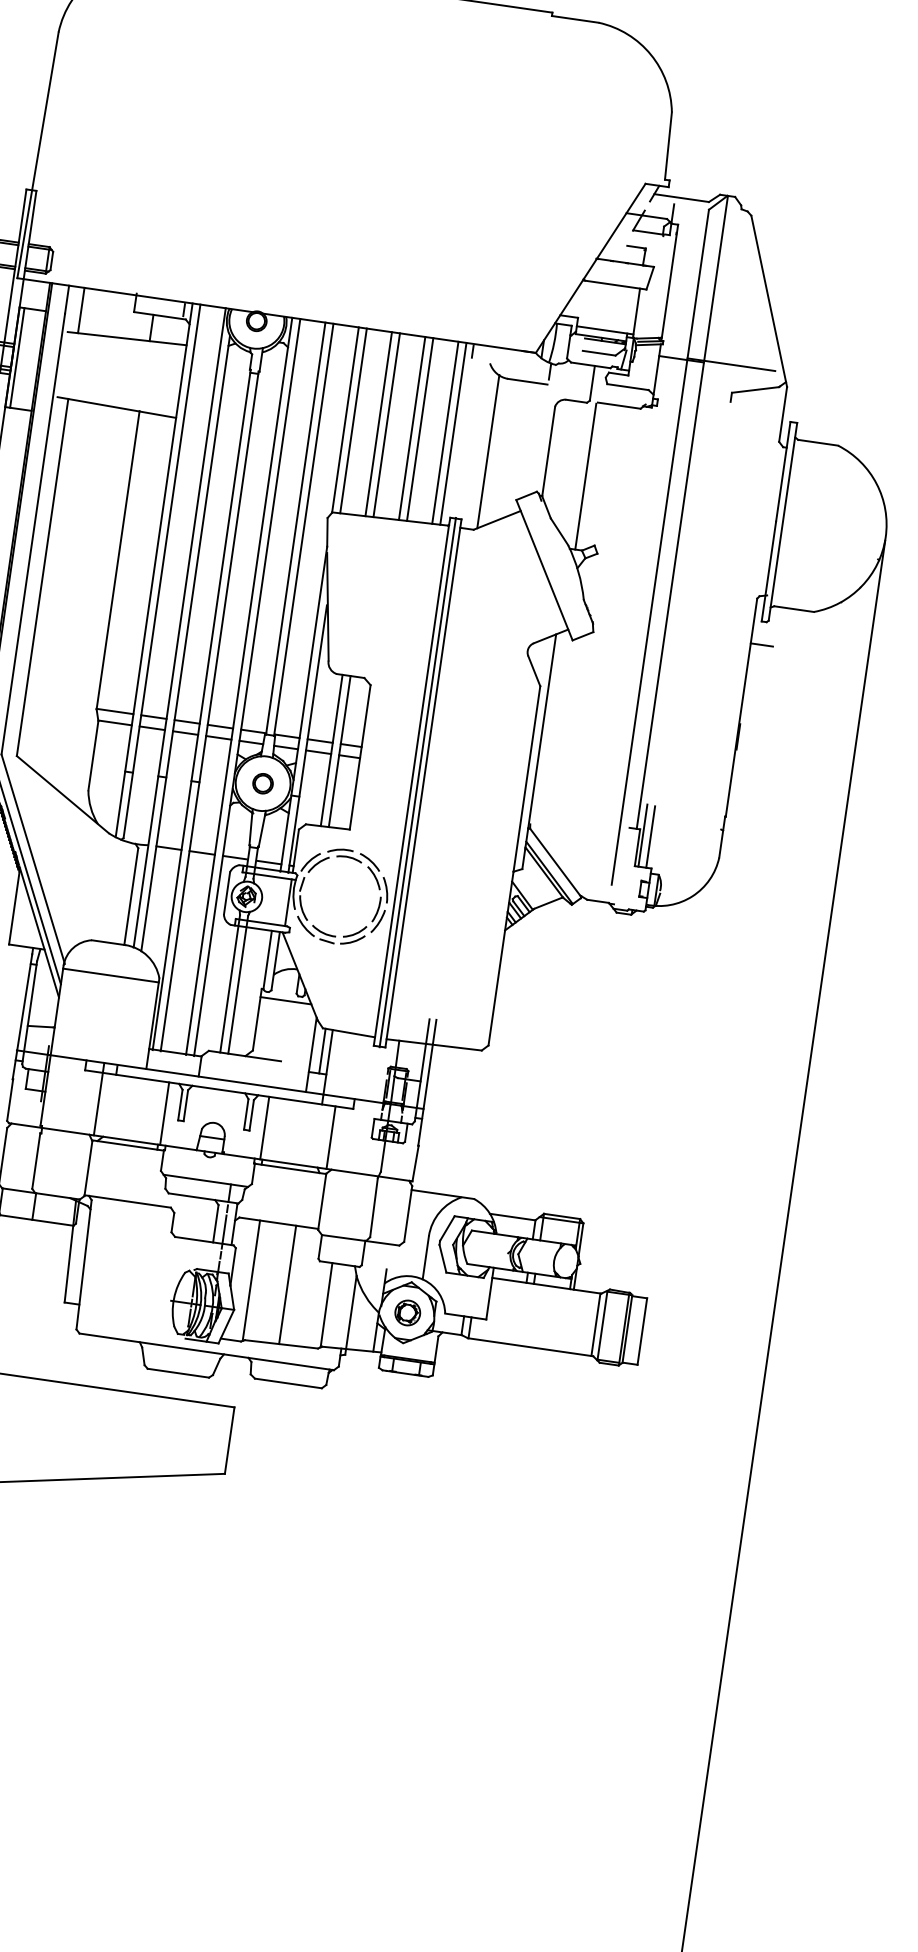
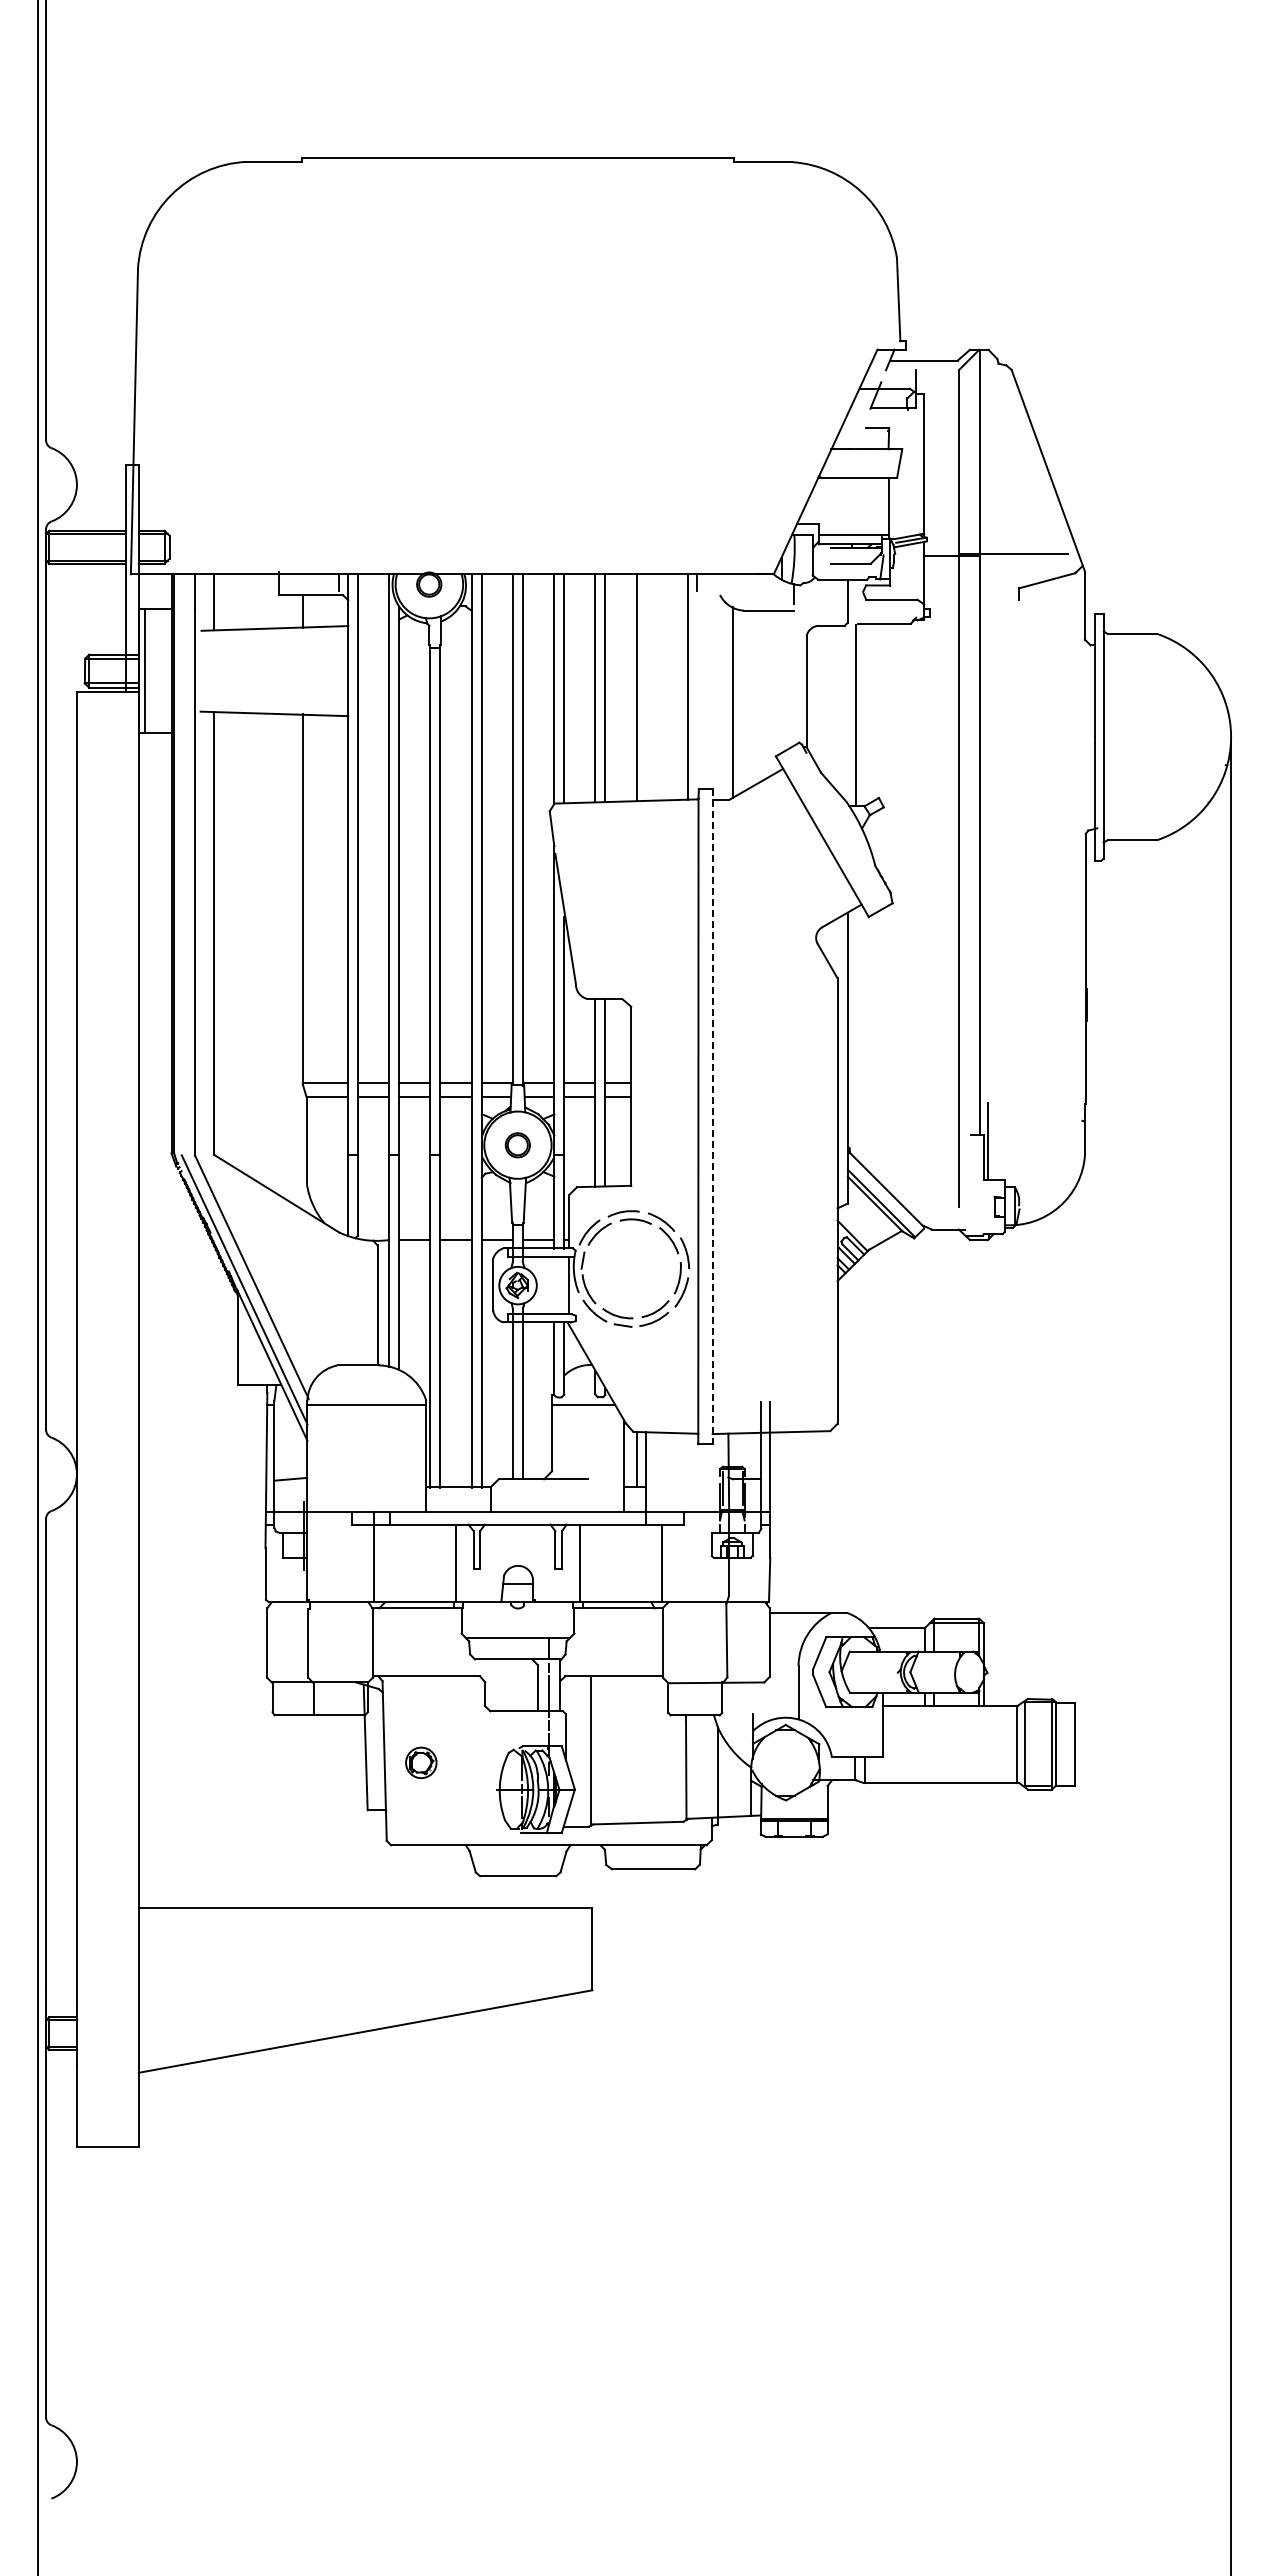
line: (420, 429) -> (646, 687), removed
line: (445, 432) -> (677, 686), removed
line: (761, 645) -> (1099, 889), removed
line: (417, 782) -> (705, 1116), removed
line: (423, 783) -> (712, 1117), solid -> dashed
line: (651, 837) -> (998, 1142), removed
line: (287, 1284) -> (635, 1749), removed
part: (407, 1312) -> (421, 1762), moved

